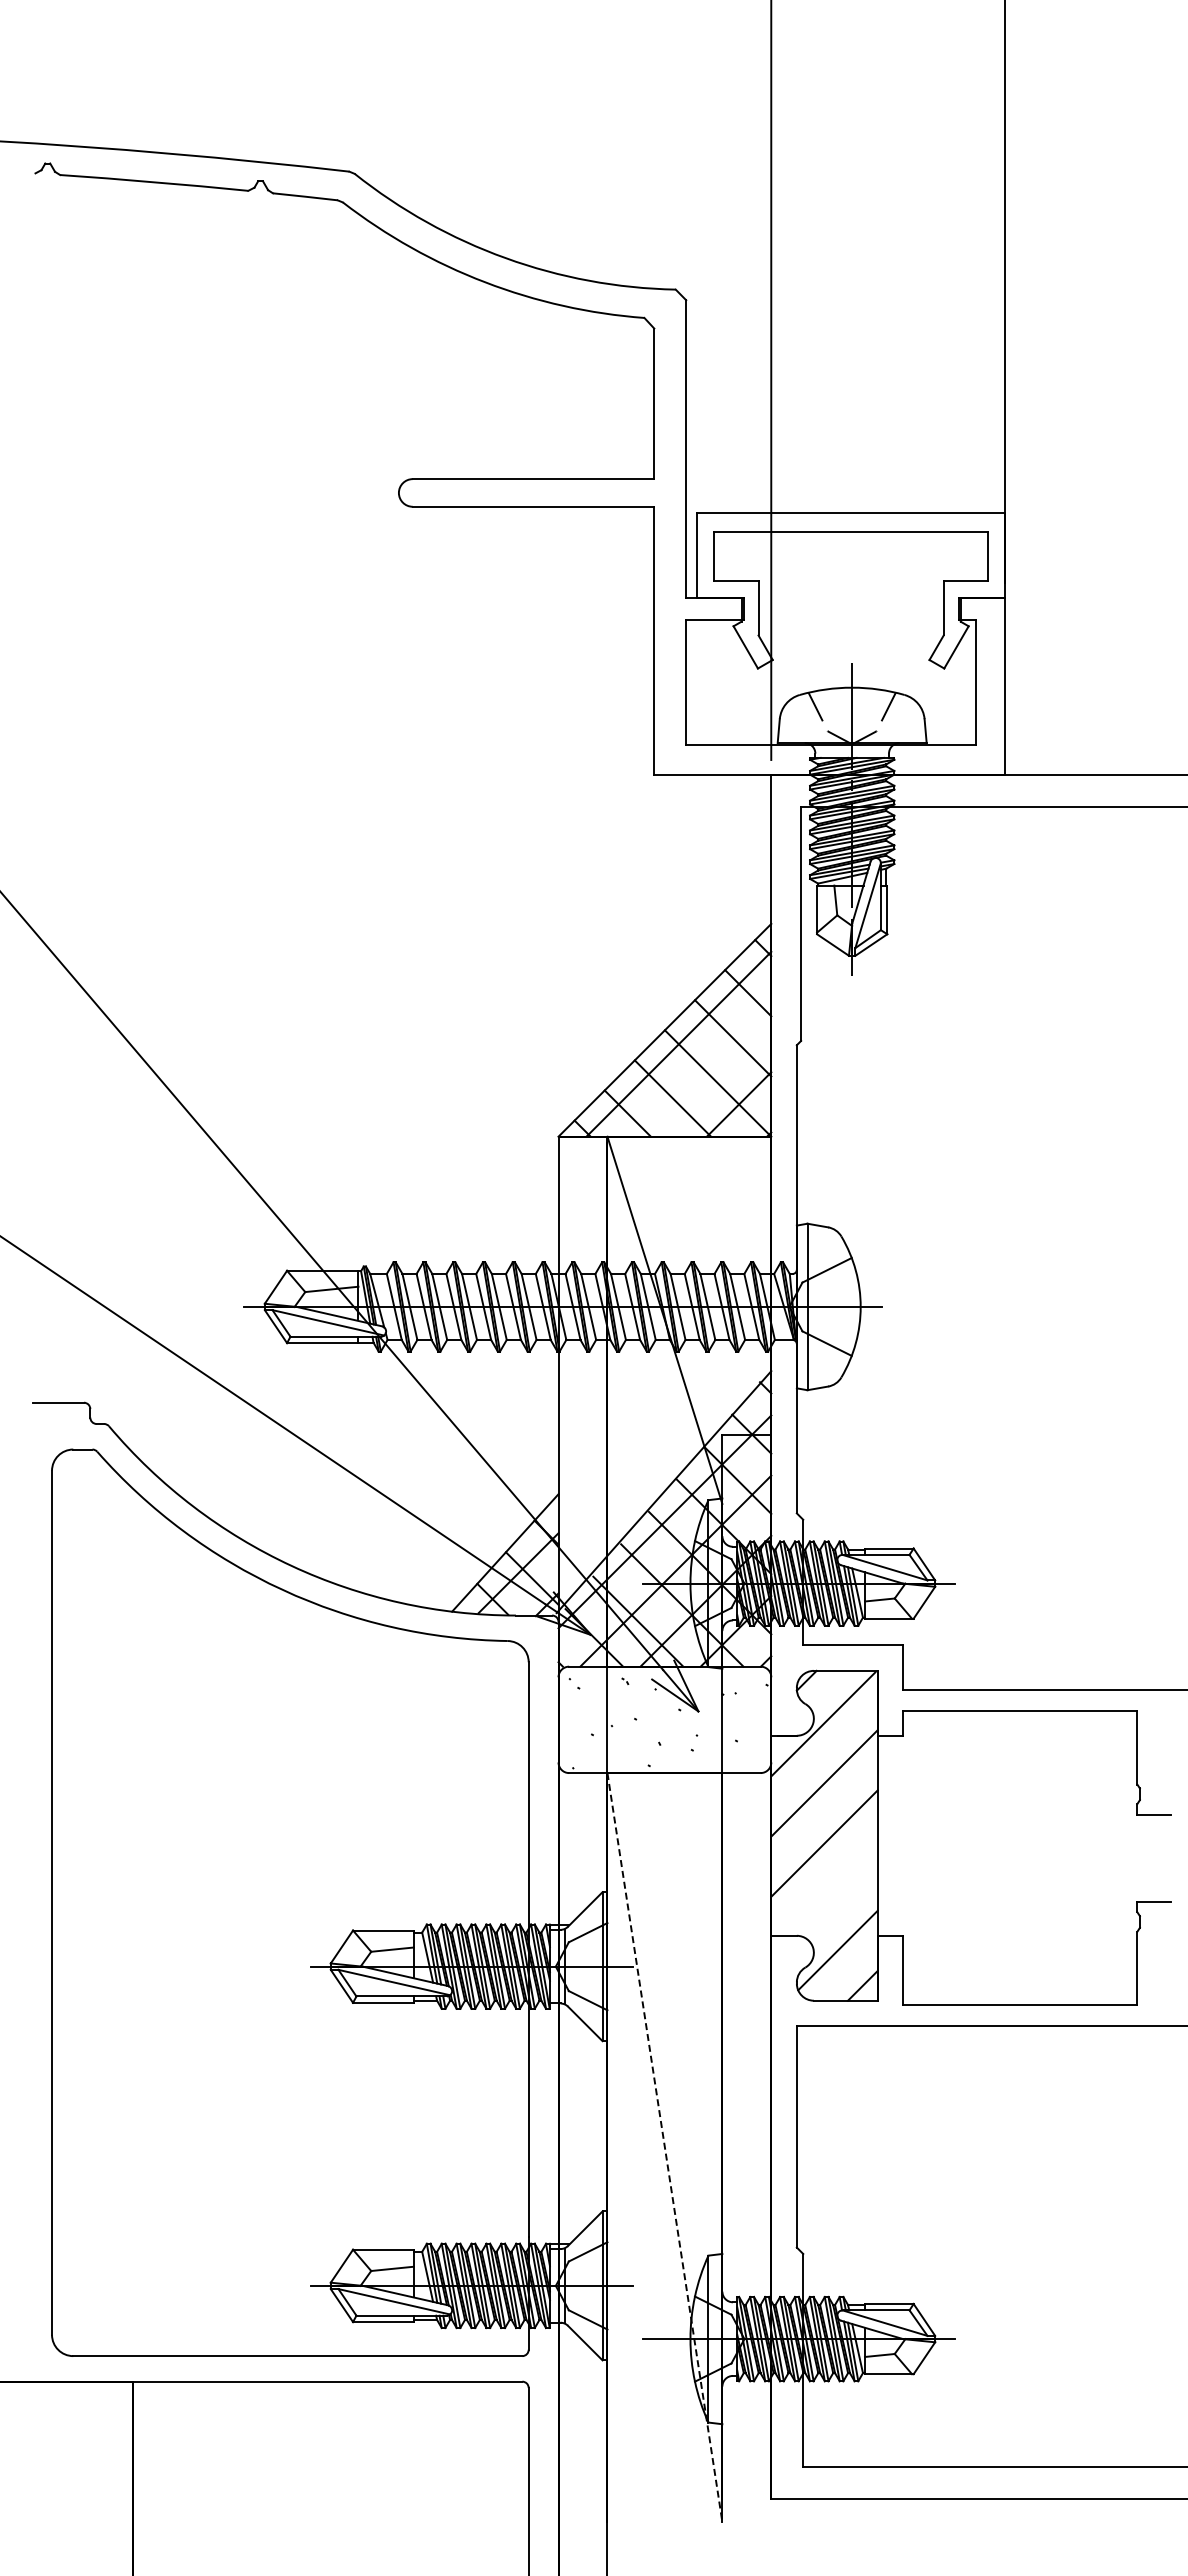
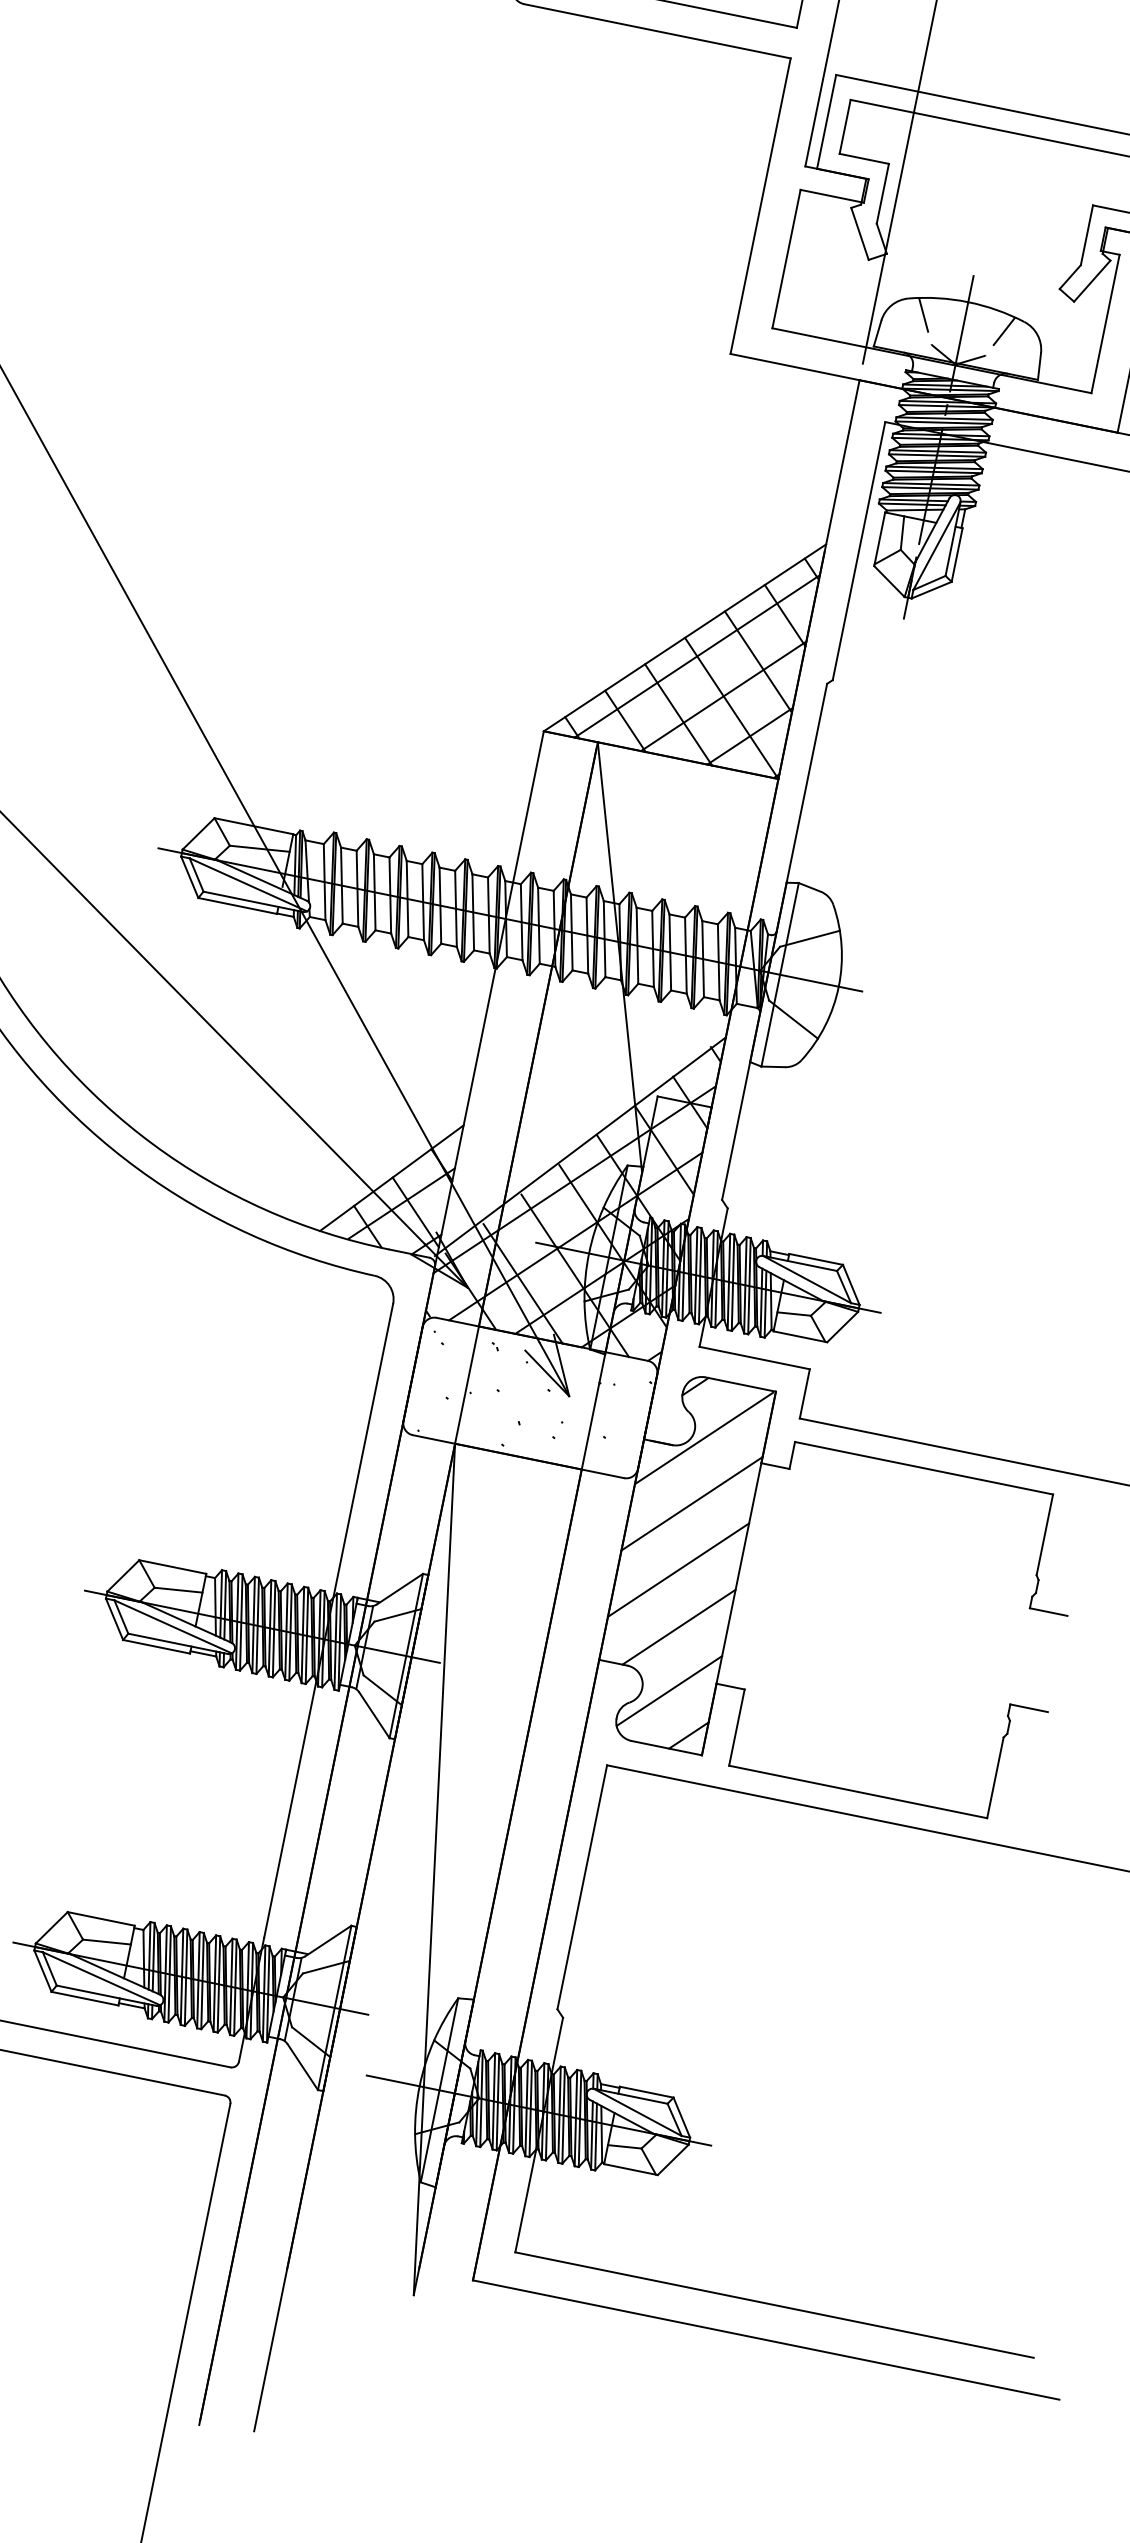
line: (708, 1074) -> (723, 696), added
line: (834, 1892) -> (678, 1626), added
line: (664, 2147) -> (433, 1869), dashed -> solid

